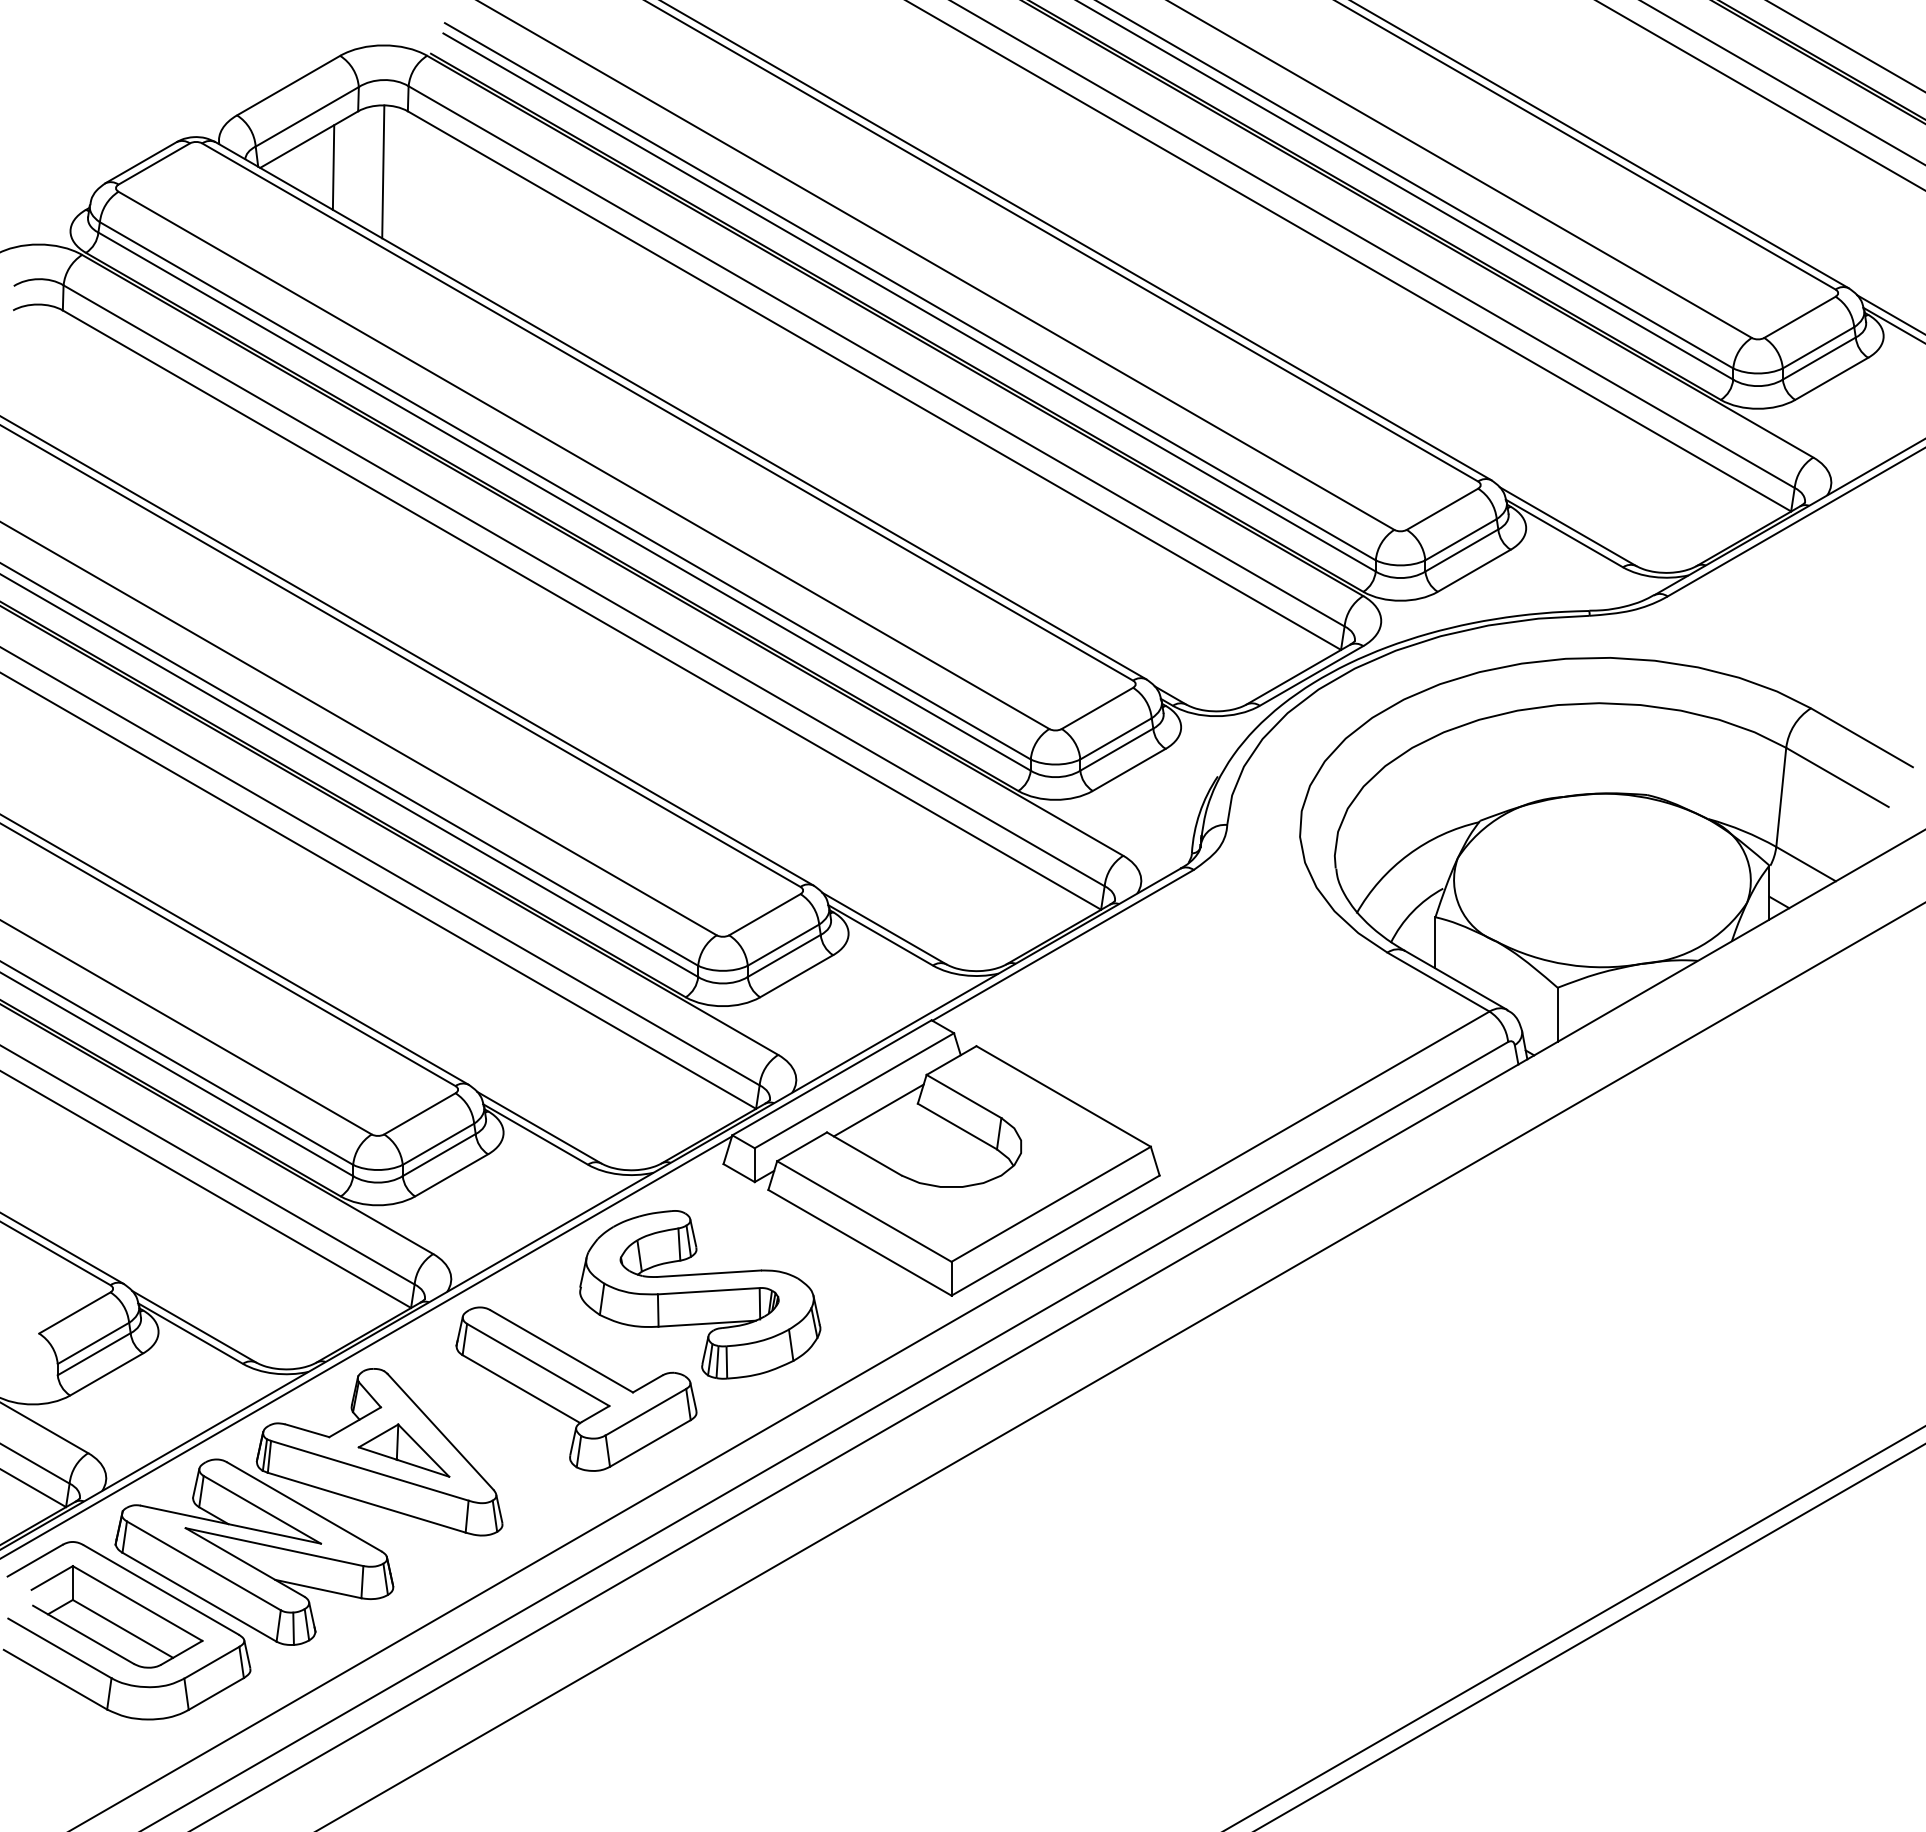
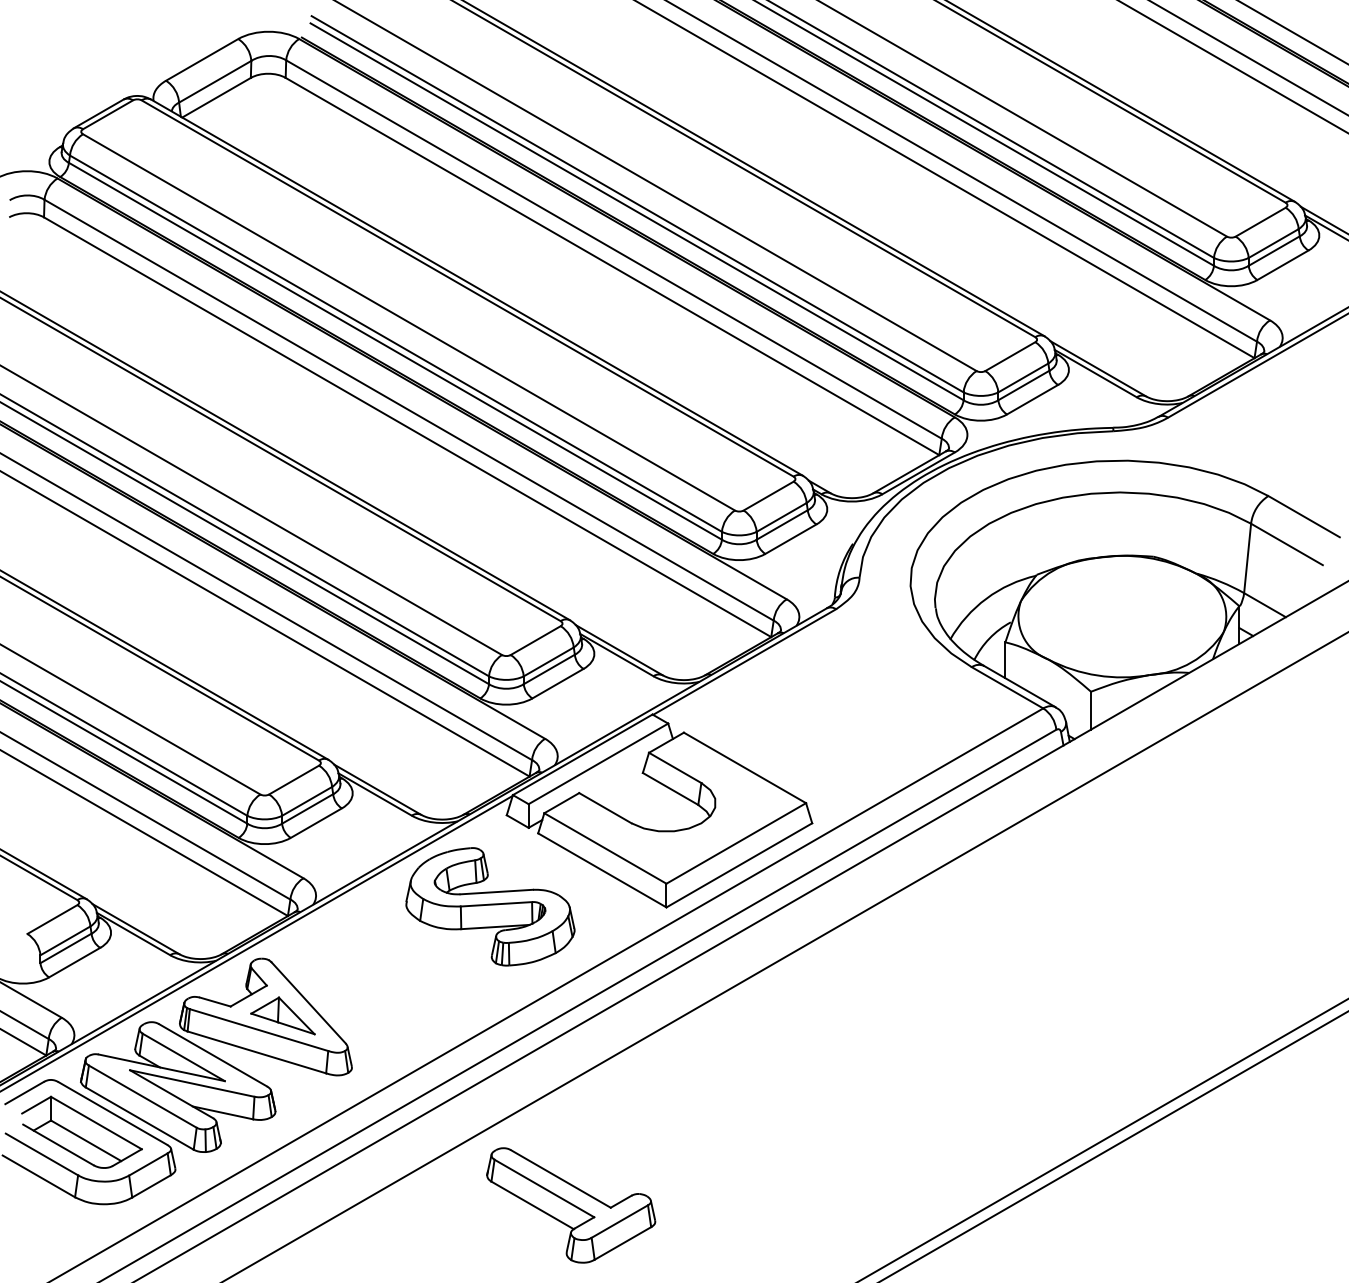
line: (333, 167) -> (233, 117), removed
line: (383, 171) -> (268, 120), removed
line: (878, 1110) -> (615, 777), removed
part: (576, 1388) -> (571, 1204), moved

